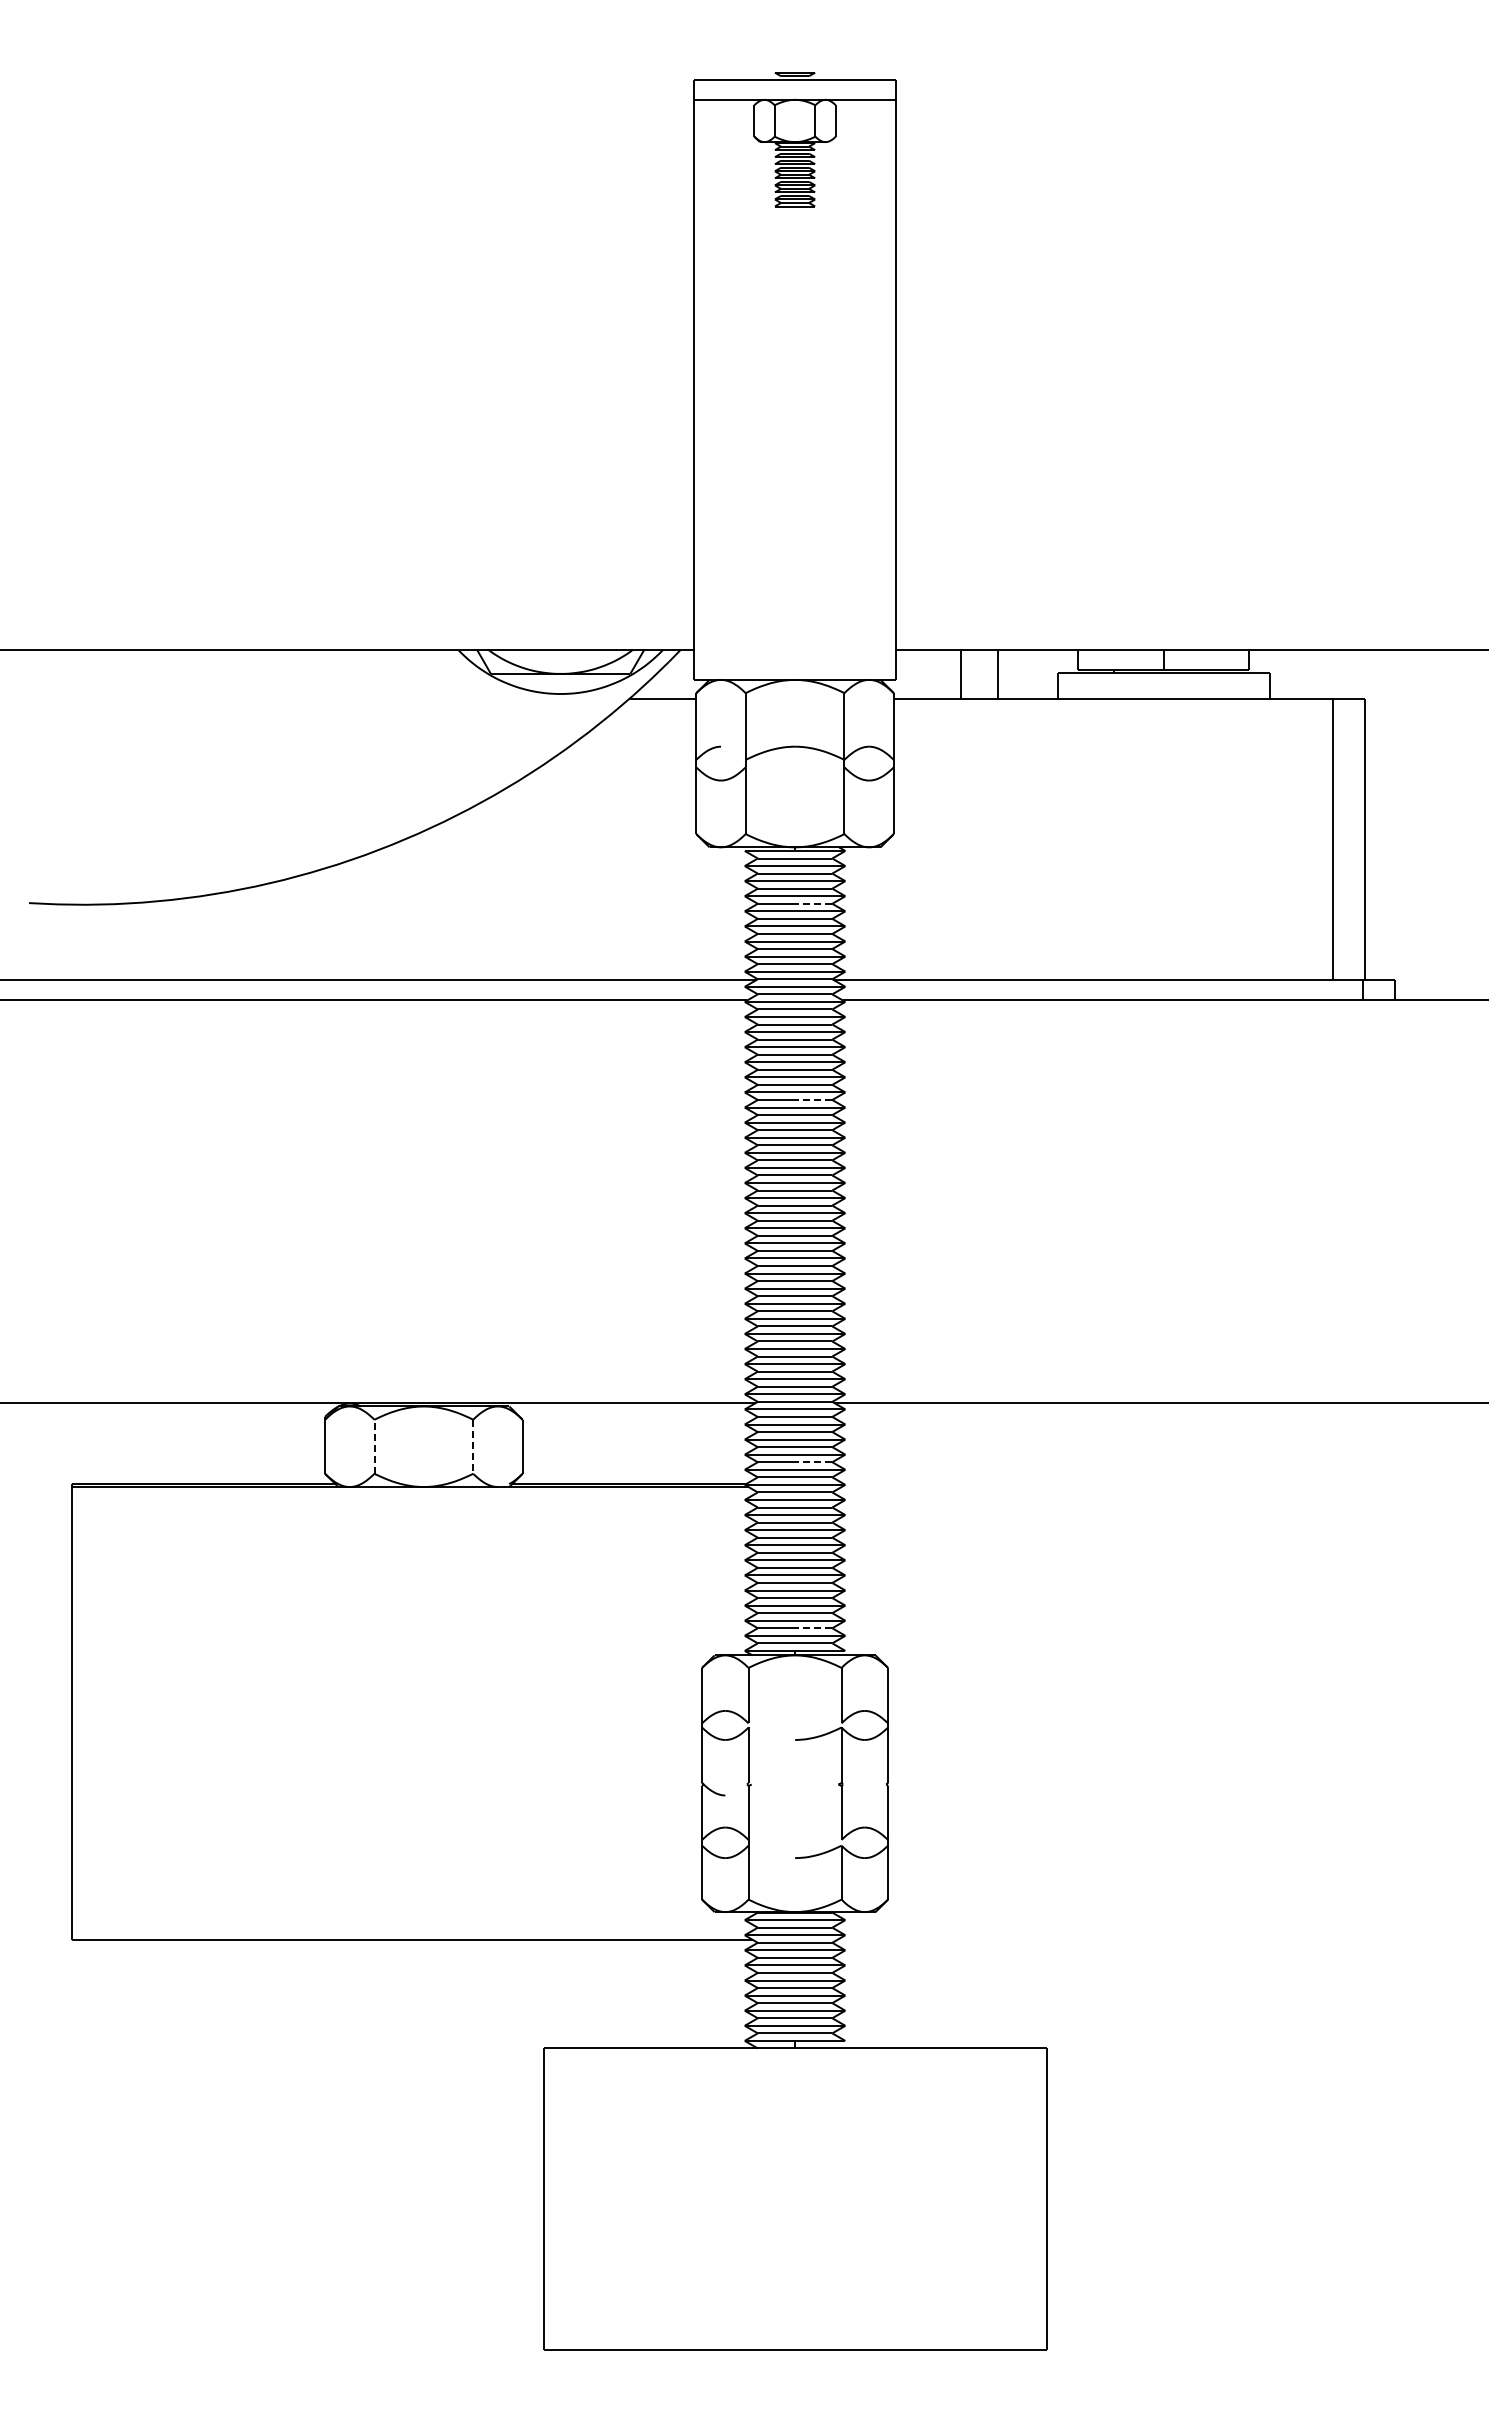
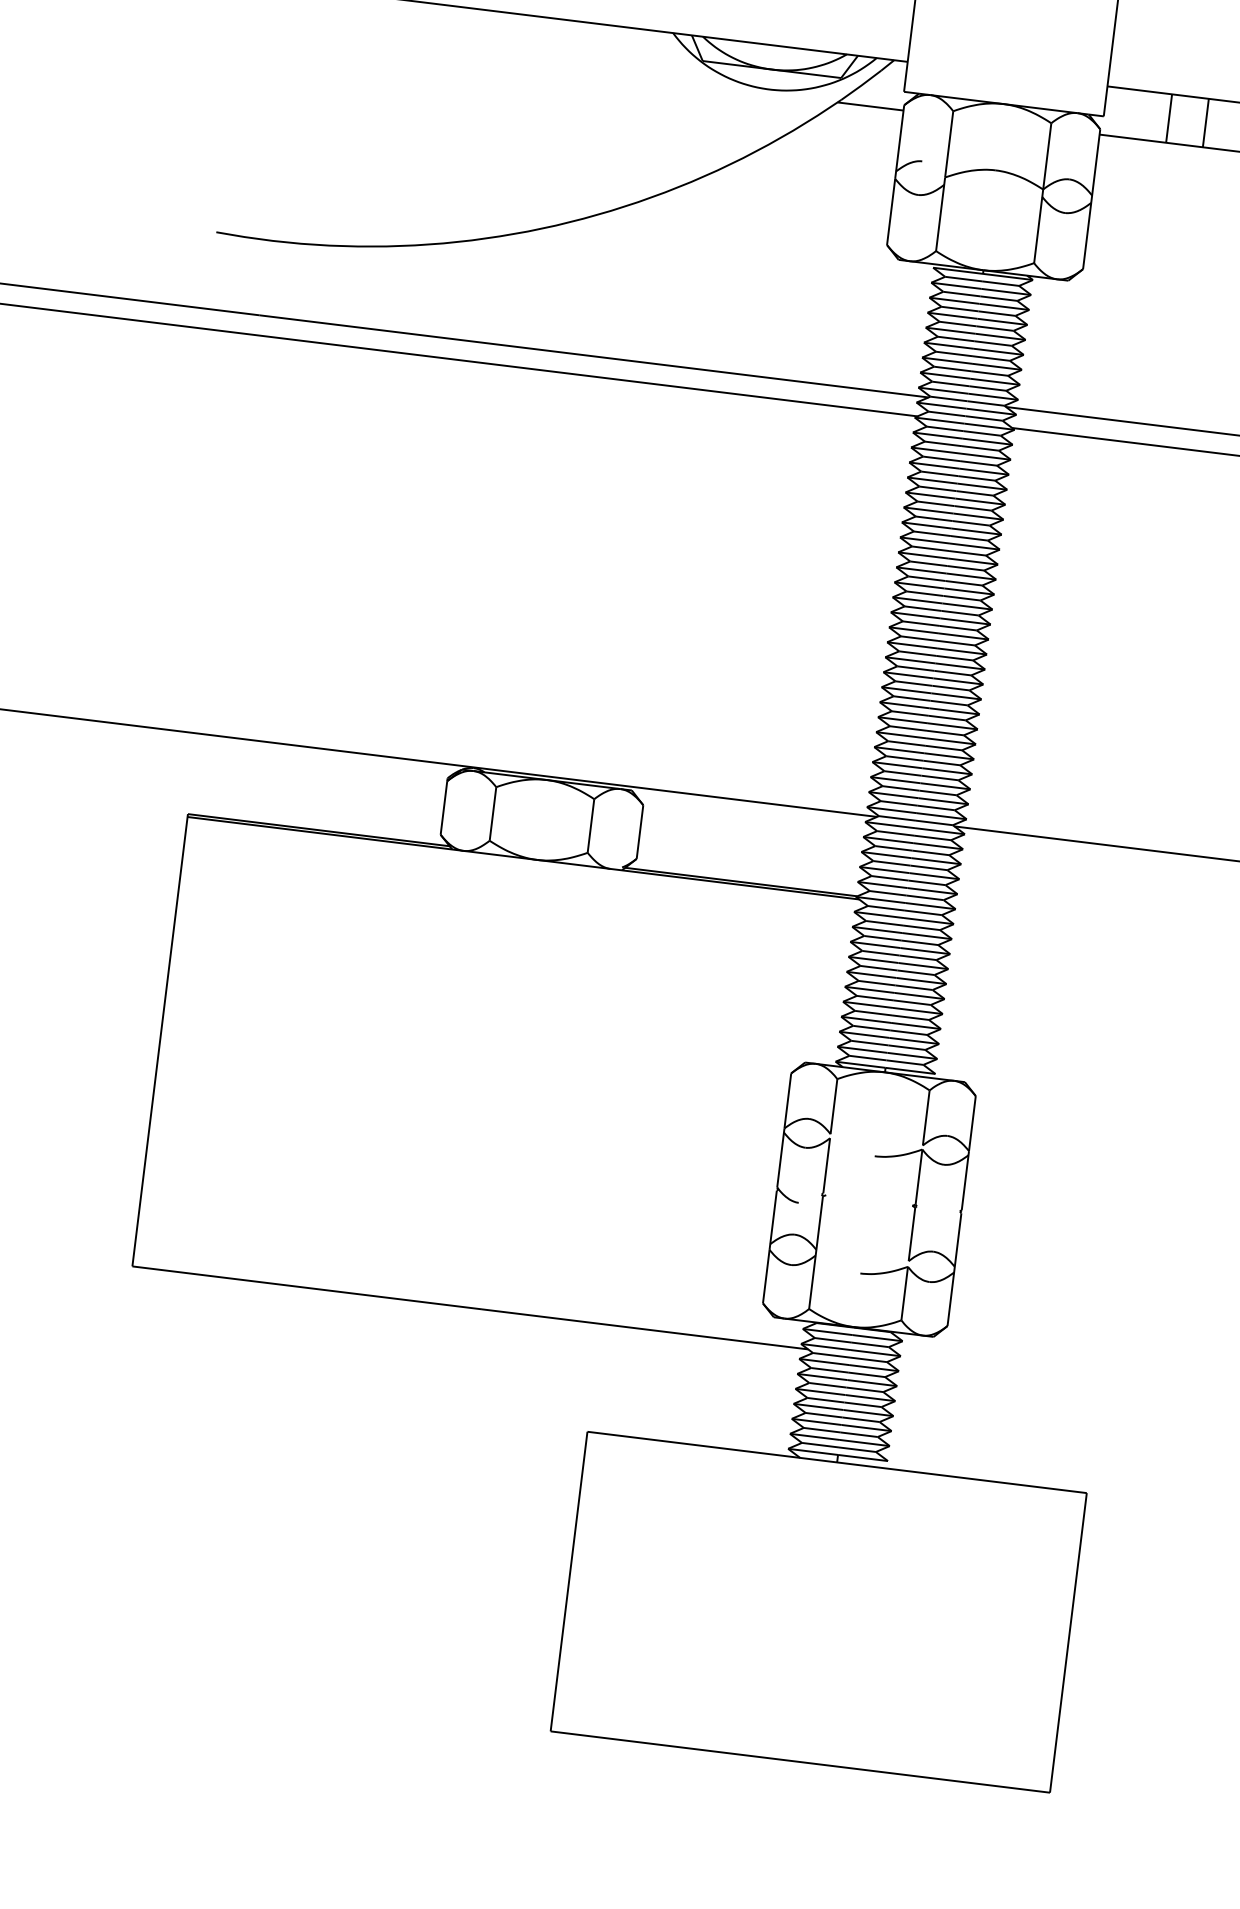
line: (813, 903) -> (994, 328), dashed -> solid
line: (813, 1100) -> (970, 523), dashed -> solid
line: (374, 1446) -> (493, 813), dashed -> solid
line: (473, 1447) -> (591, 826), dashed -> solid
line: (813, 1462) -> (926, 883), dashed -> solid
line: (813, 1628) -> (906, 1047), dashed -> solid

